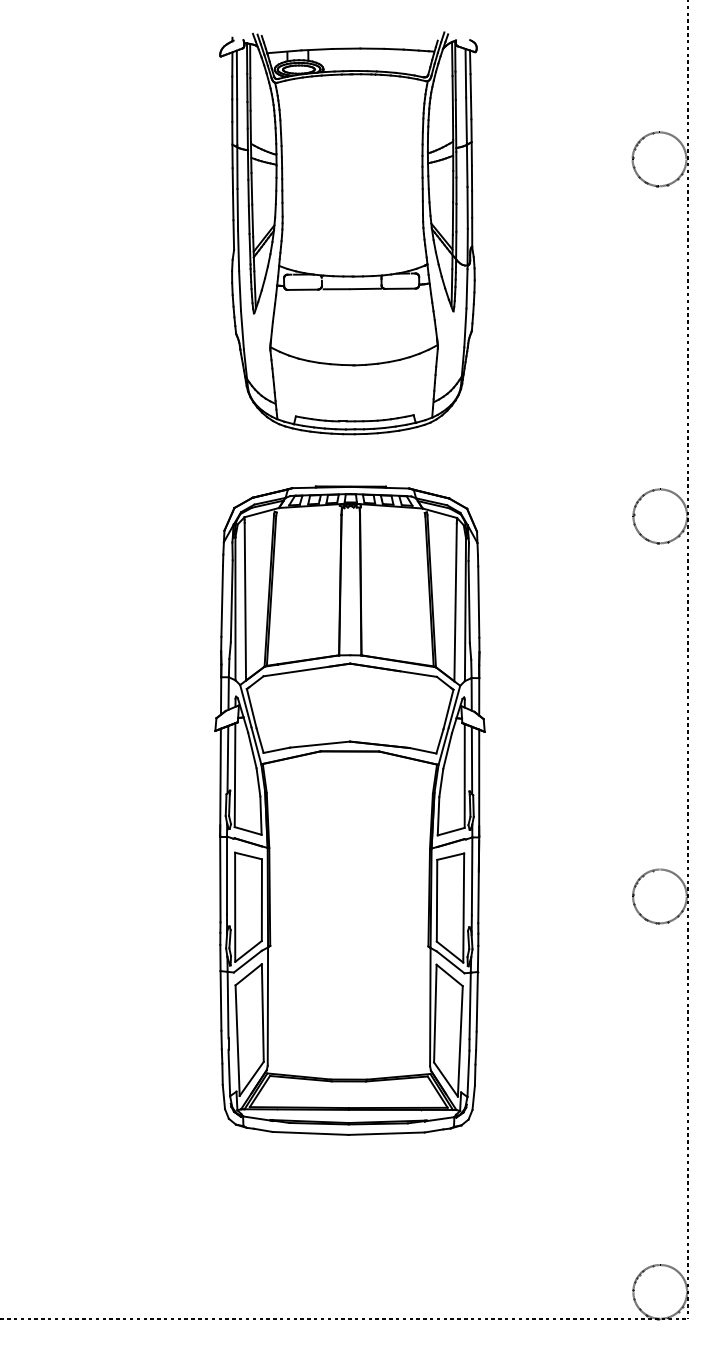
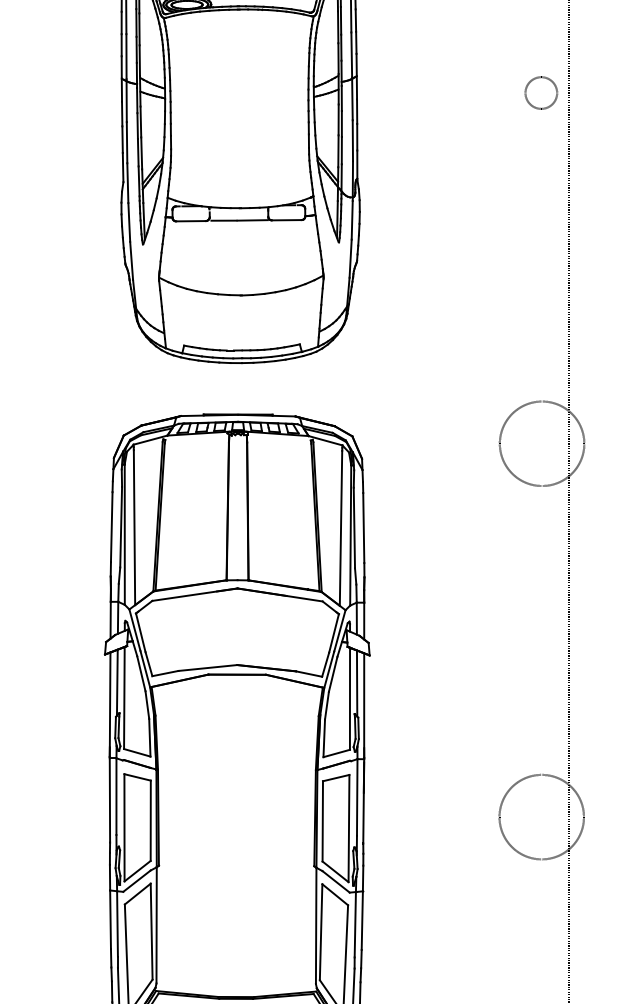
circle: (659, 159) -> (541, 93), size x0.6
circle: (660, 516) -> (542, 443), size x1.6
circle: (659, 896) -> (541, 817), size x1.6

